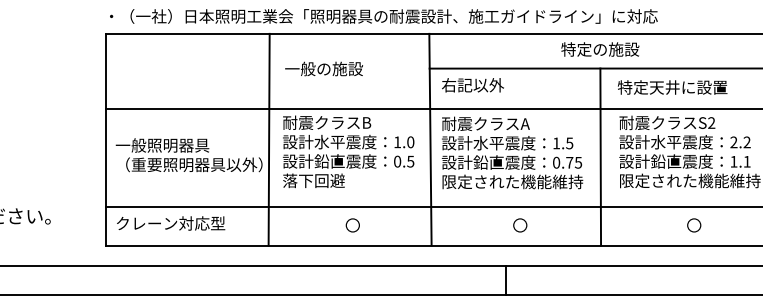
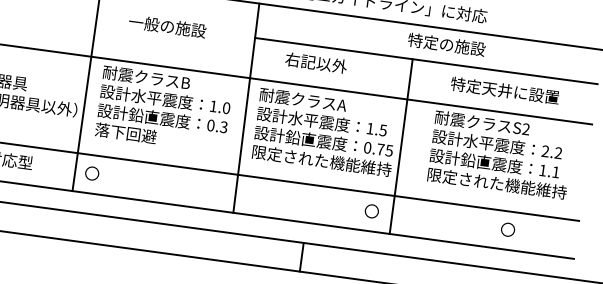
text: (600, 49) -> (446, 44), moved
text: (323, 68) -> (167, 25), moved
text: (472, 85) -> (315, 63), moved
text: (672, 87) -> (505, 90), moved
line: (600, 156) -> (401, 146), moved
text: (410, 160) -> (223, 126), 0.5 -> 0.3
text: (352, 225) -> (91, 173), moved
text: (520, 225) -> (372, 211), moved
text: (694, 225) -> (508, 229), moved

